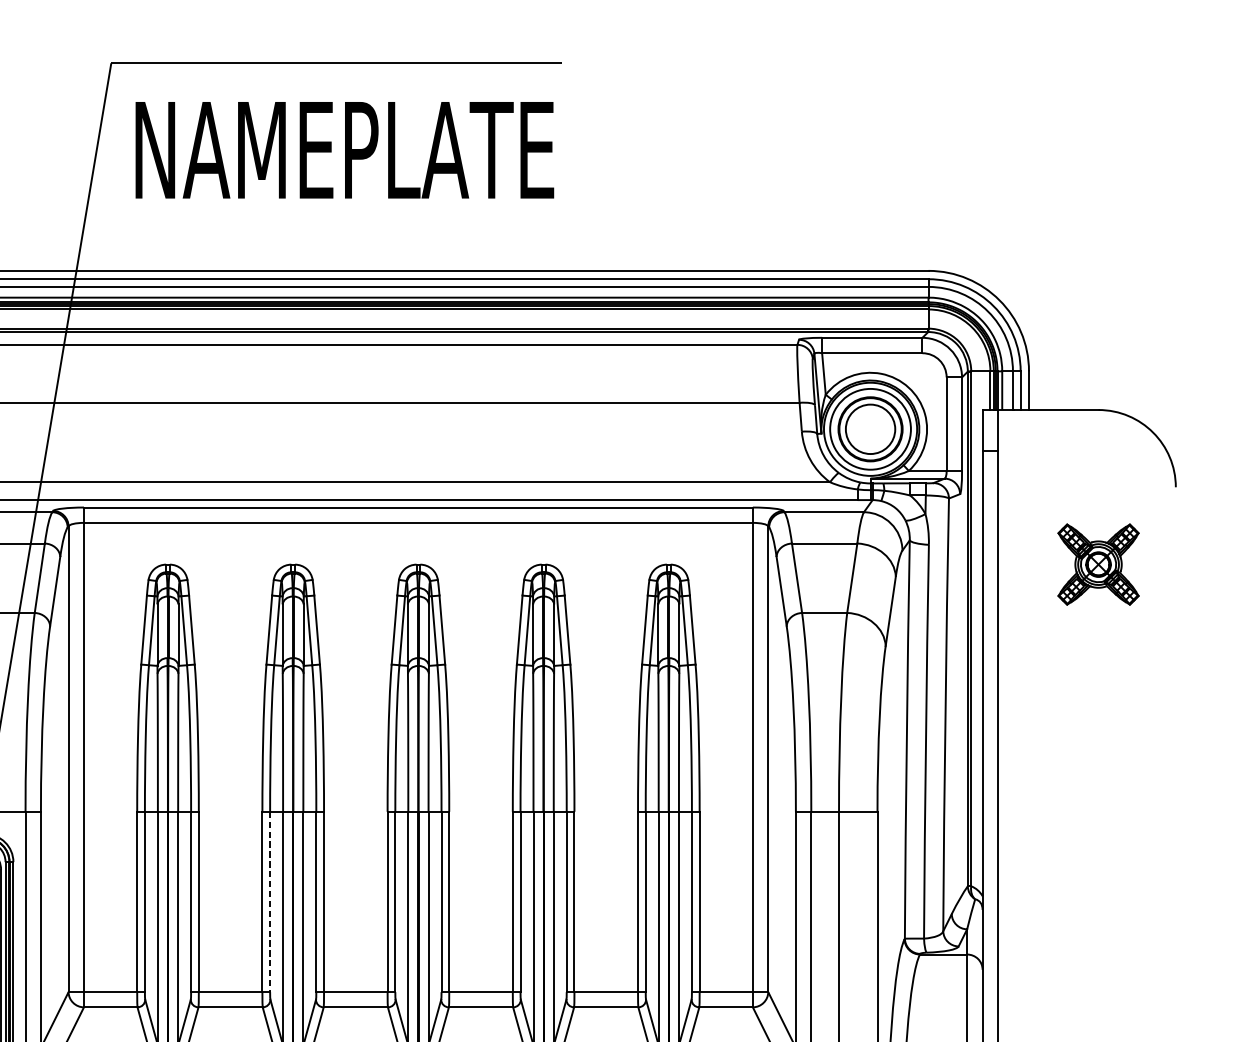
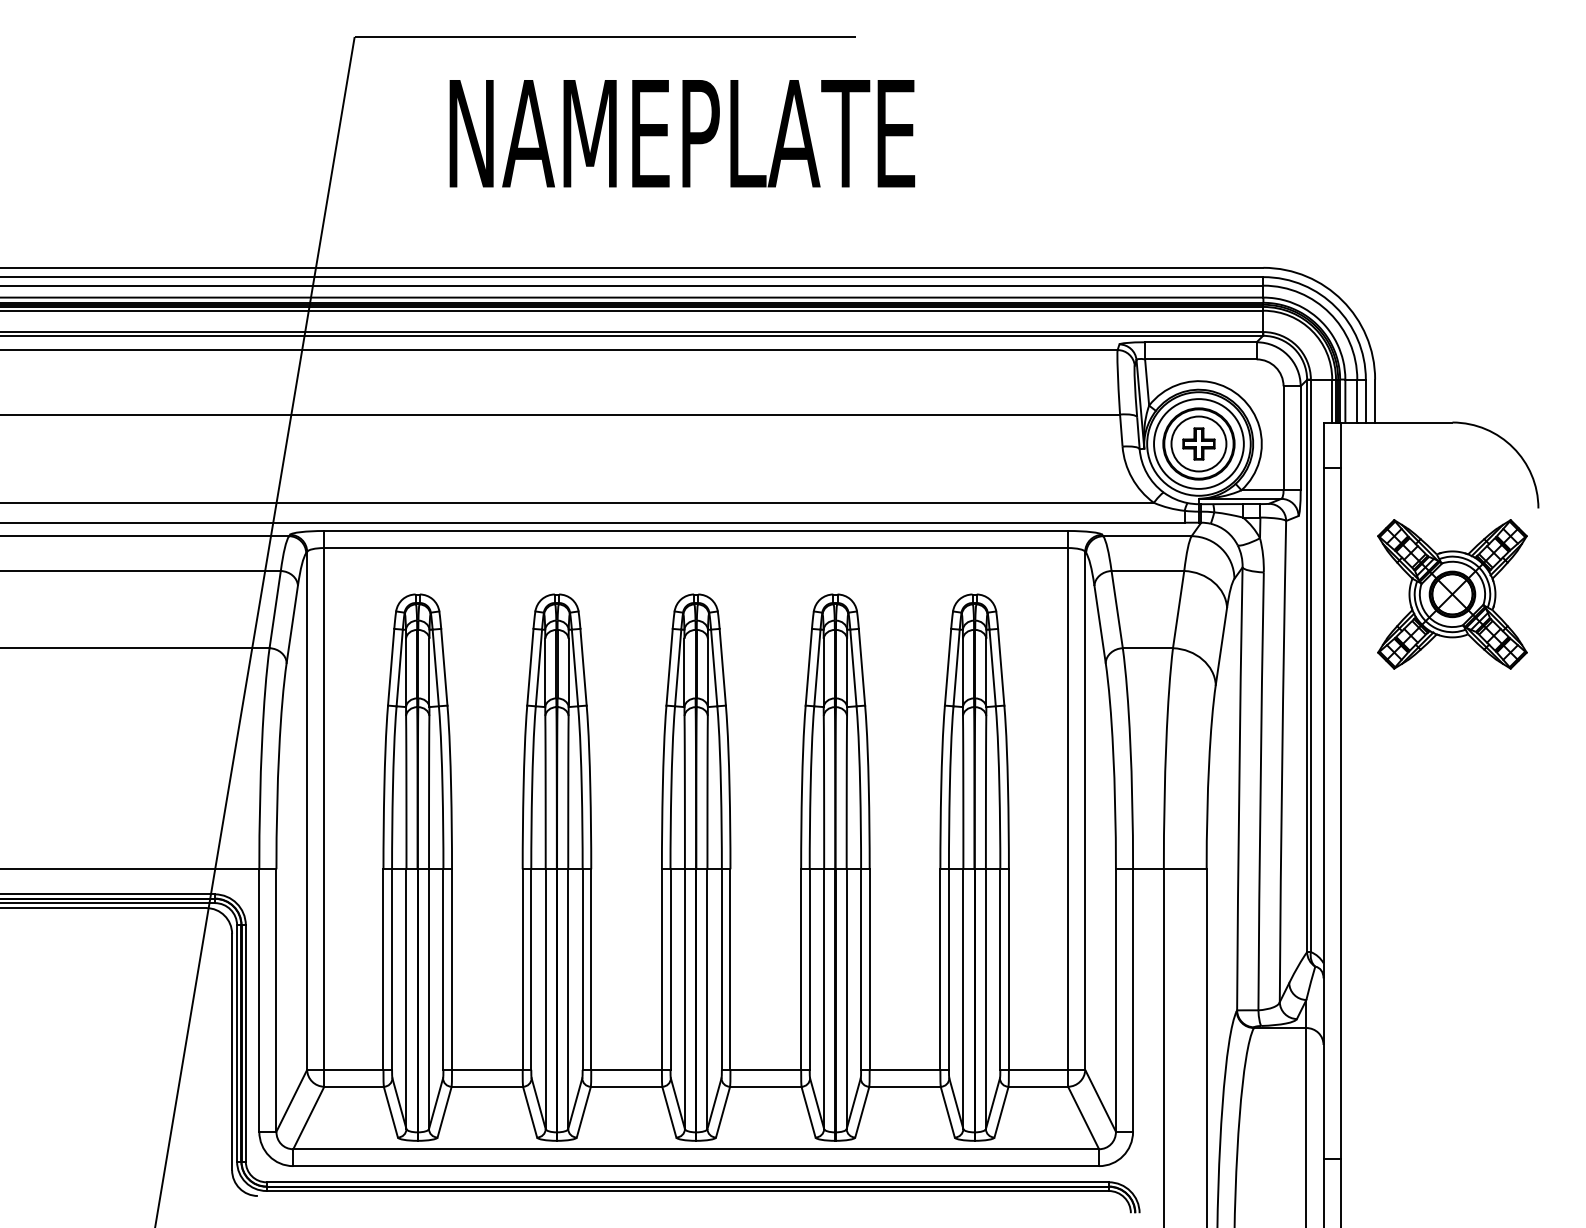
text: (344, 150) -> (682, 133), moved
part: (870, 428) -> (1198, 443), added
part: (1098, 564) -> (1452, 594), size x1.67
line: (270, 902) -> (531, 970), dashed -> solid

